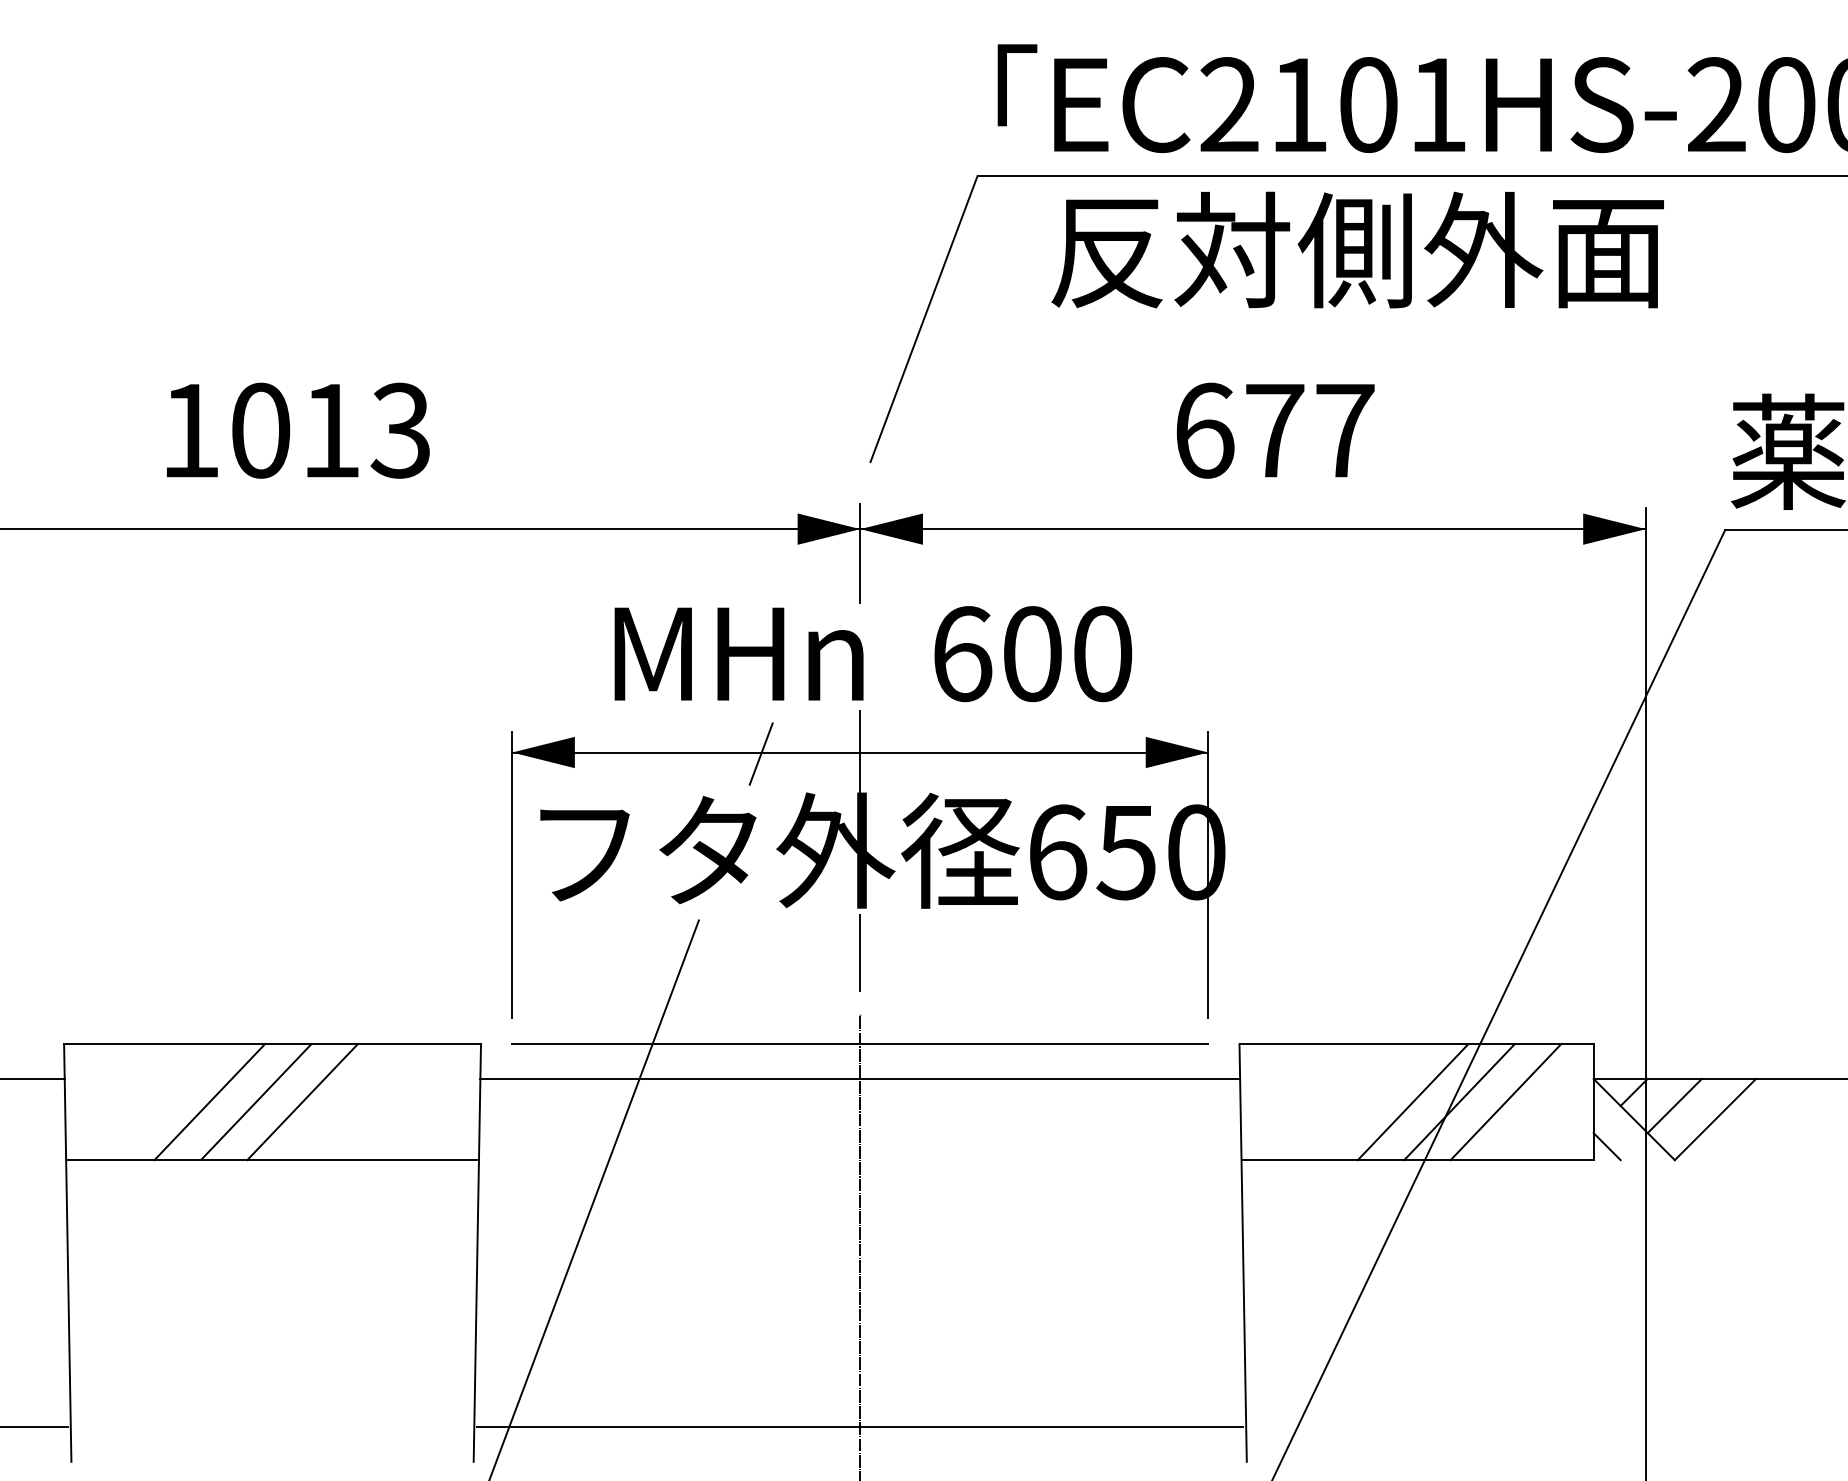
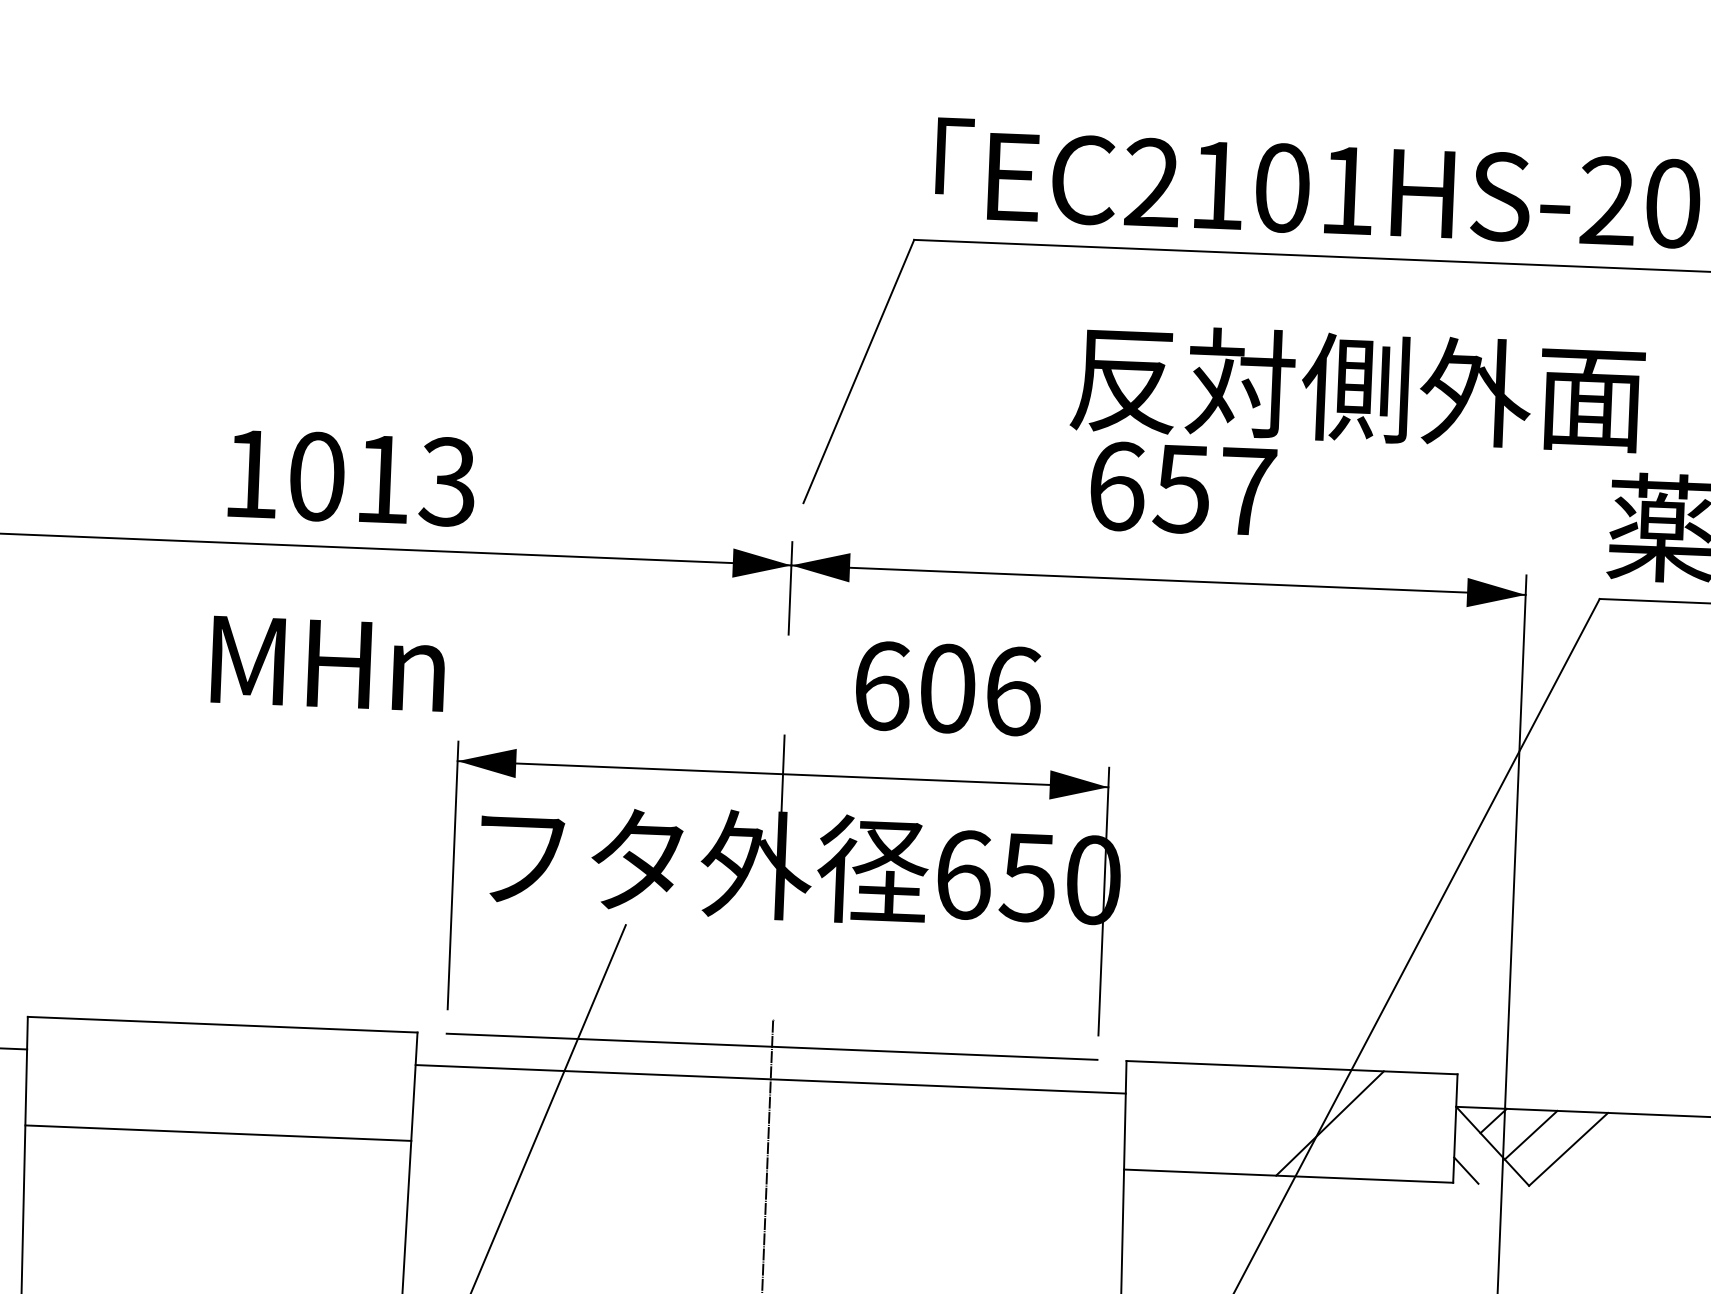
text: (1357, 249) -> (1357, 387), moved
text: (298, 430) -> (352, 477), moved
text: (1273, 431) -> (1181, 489), 677 -> 657
text: (738, 653) -> (327, 663), moved
text: (1103, 654) -> (1014, 691), 600 -> 606
line: (760, 753) -> (689, 771), removed
line: (860, 952) -> (775, 961), removed
line: (256, 1101) -> (205, 1077), removed
line: (209, 1102) -> (161, 1076), removed
line: (302, 1102) -> (248, 1080), removed
line: (1412, 1102) -> (1286, 1122), removed
line: (1505, 1102) -> (1372, 1125), removed

